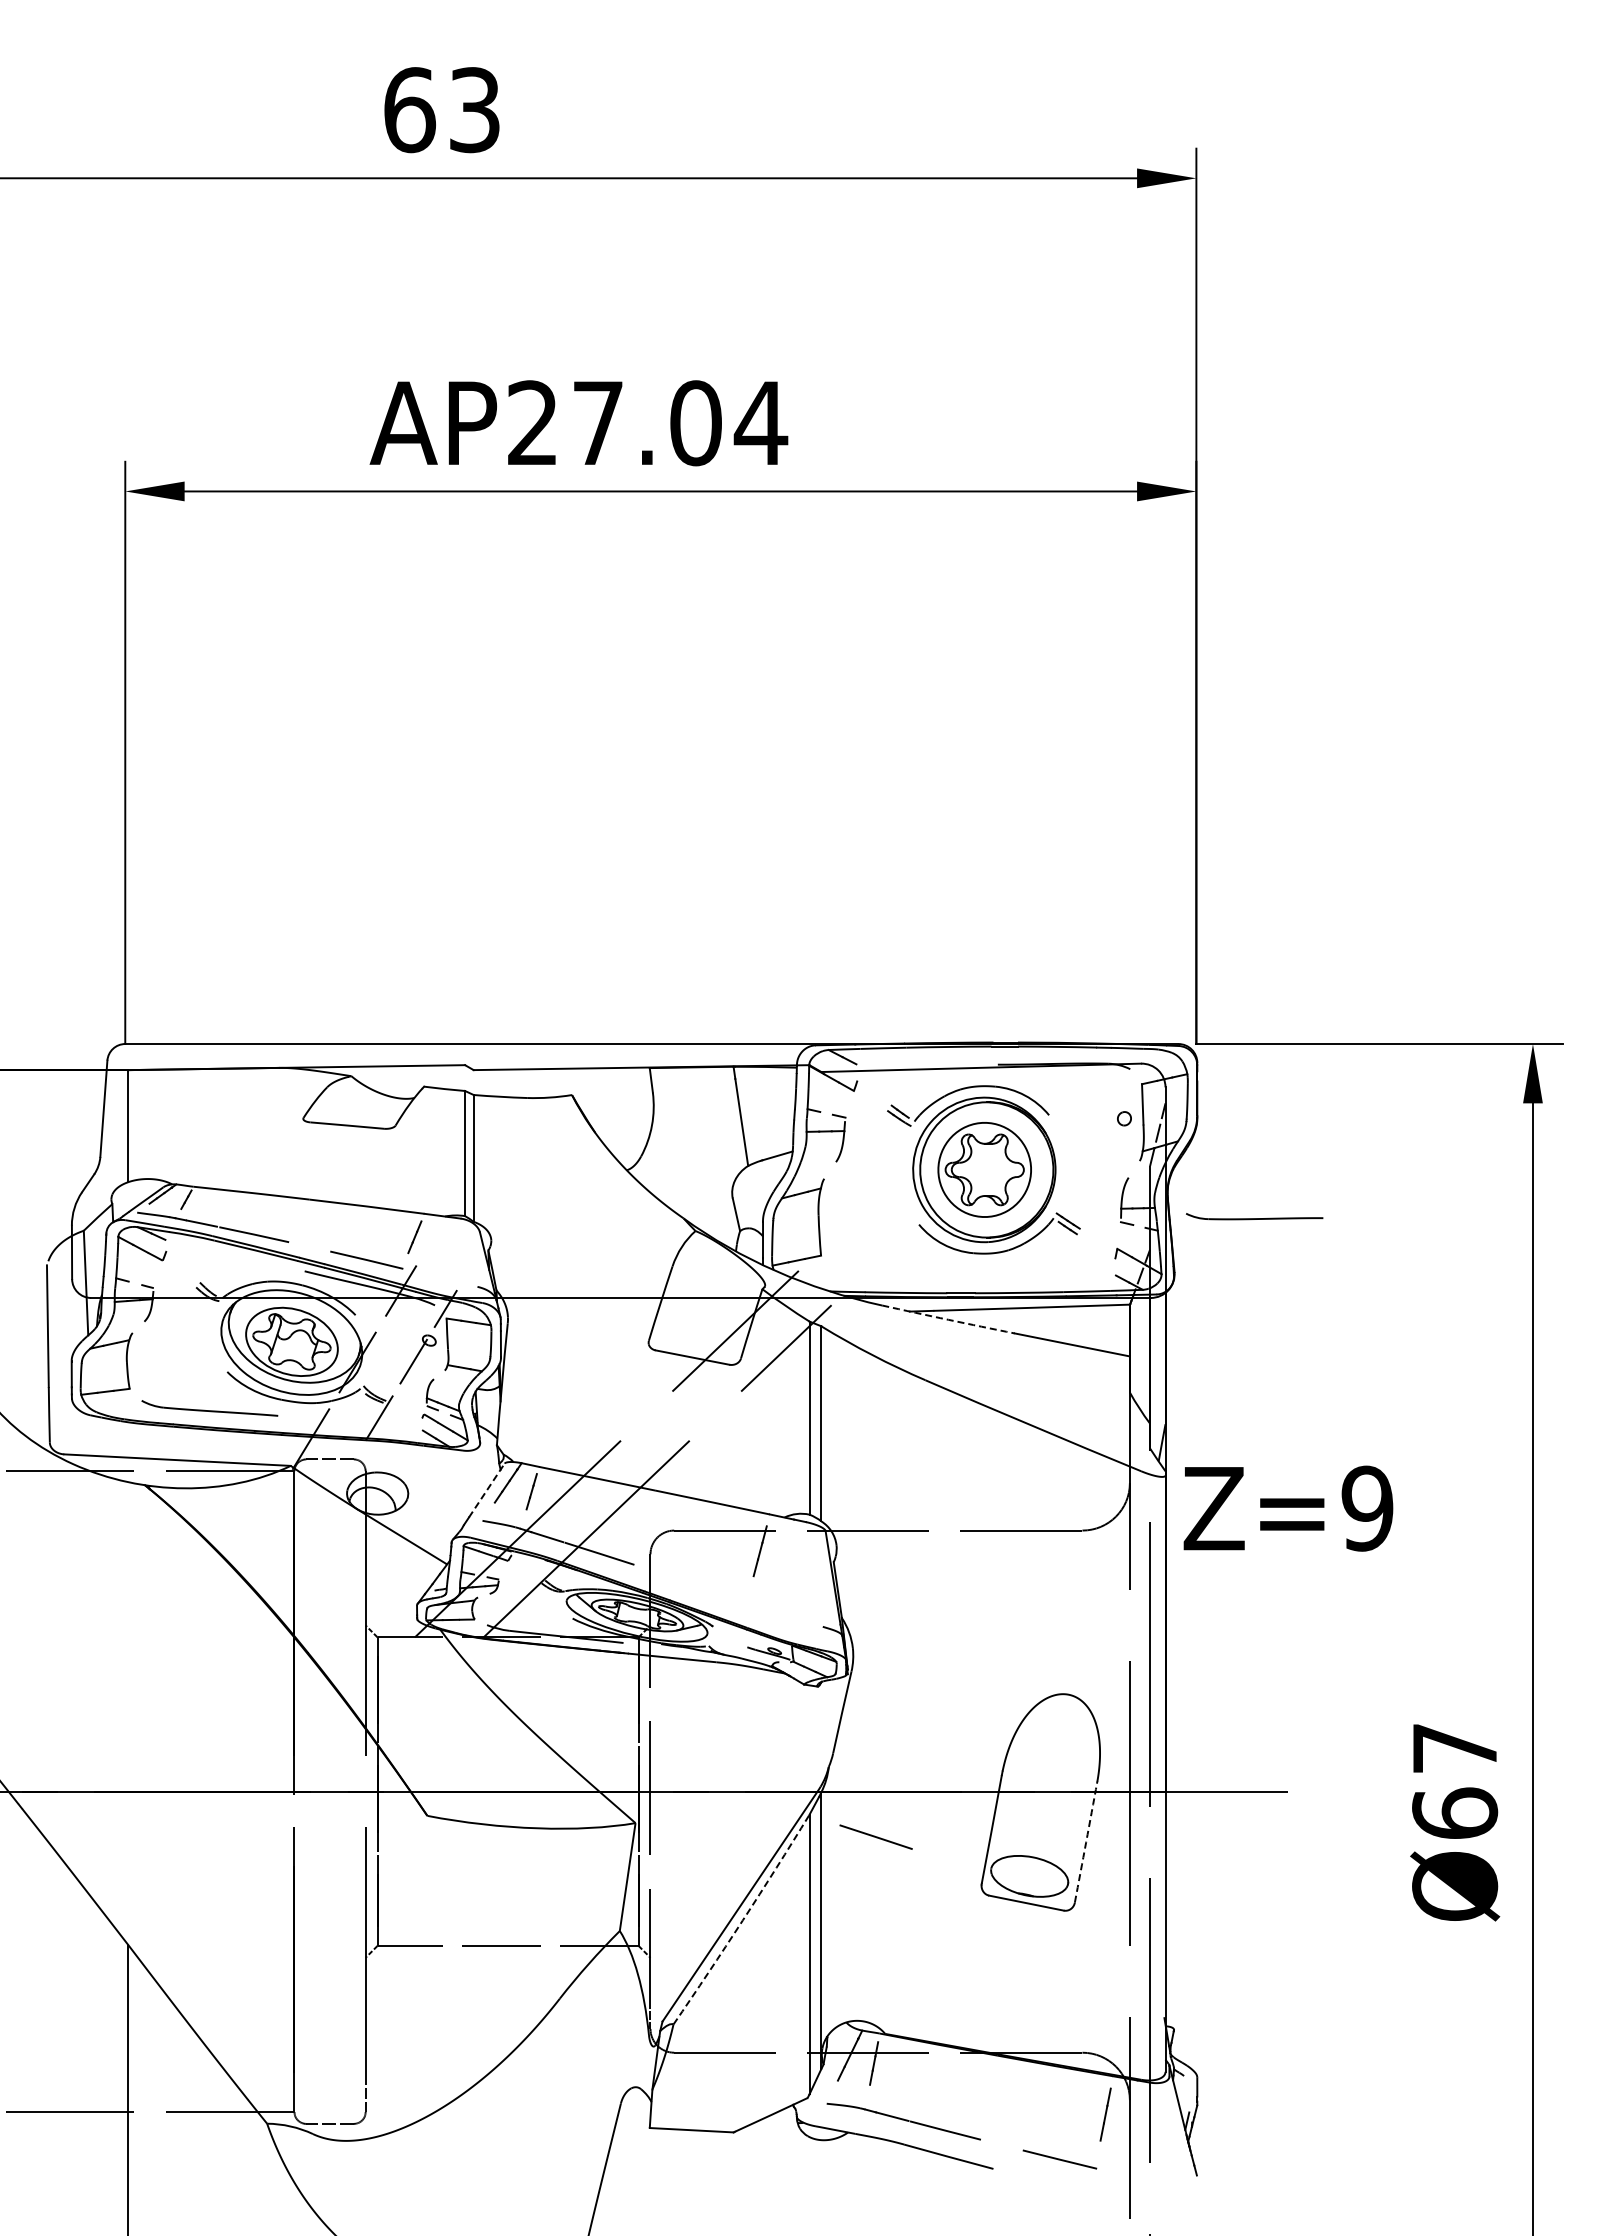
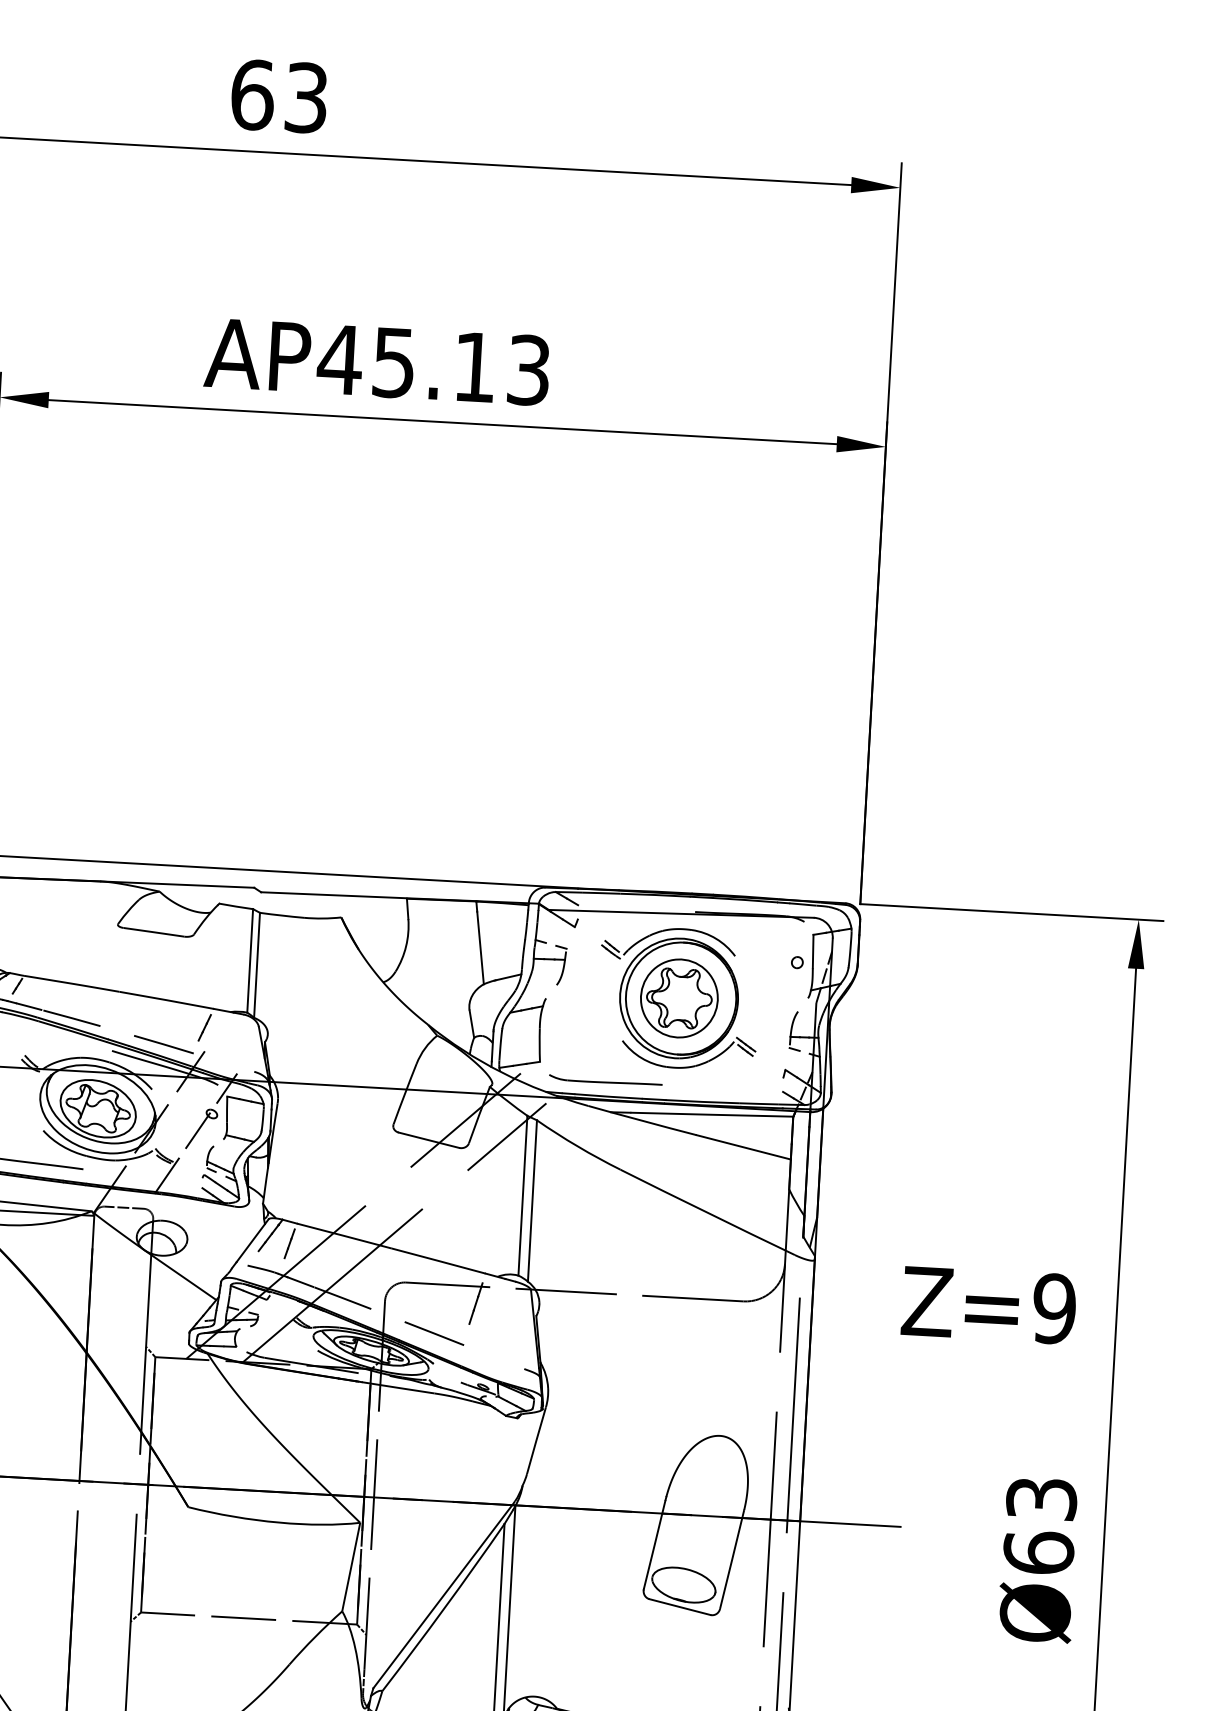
text: (646, 423) -> (434, 365), AP27.04 -> AP45.13
part: (1254, 1216) -> (605, 1080), moved
arc: (948, 1319) -> (642, 1120), dashed -> solid
line: (487, 1490) -> (253, 1240), dashed -> solid
text: (1288, 1508) -> (989, 1305), moved
text: (1455, 1748) -> (1042, 1498), Ø67 -> Ø63
line: (875, 1836) -> (433, 1333), moved
arc: (1086, 1842) -> (732, 1559), dashed -> solid
arc: (742, 1920) -> (444, 1608), dashed -> solid

